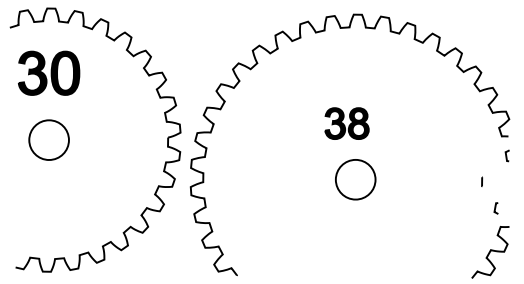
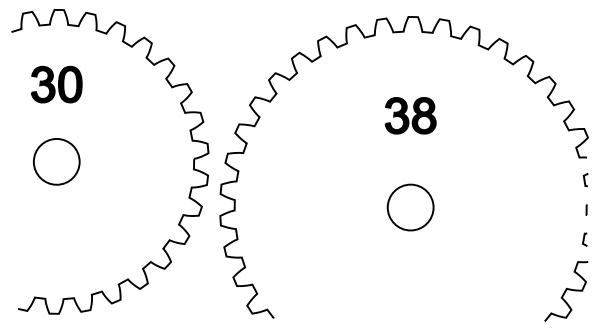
part: (48, 73) -> (56, 84), size x0.71
part: (346, 123) -> (410, 115), moved
line: (482, 181) -> (586, 209), moved
curve: (495, 208) -> (584, 239), moved

